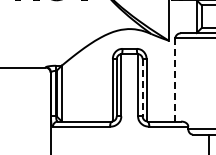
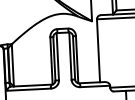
line: (175, 80) -> (98, 51), dashed -> solid
line: (142, 87) -> (73, 57), dashed -> solid

